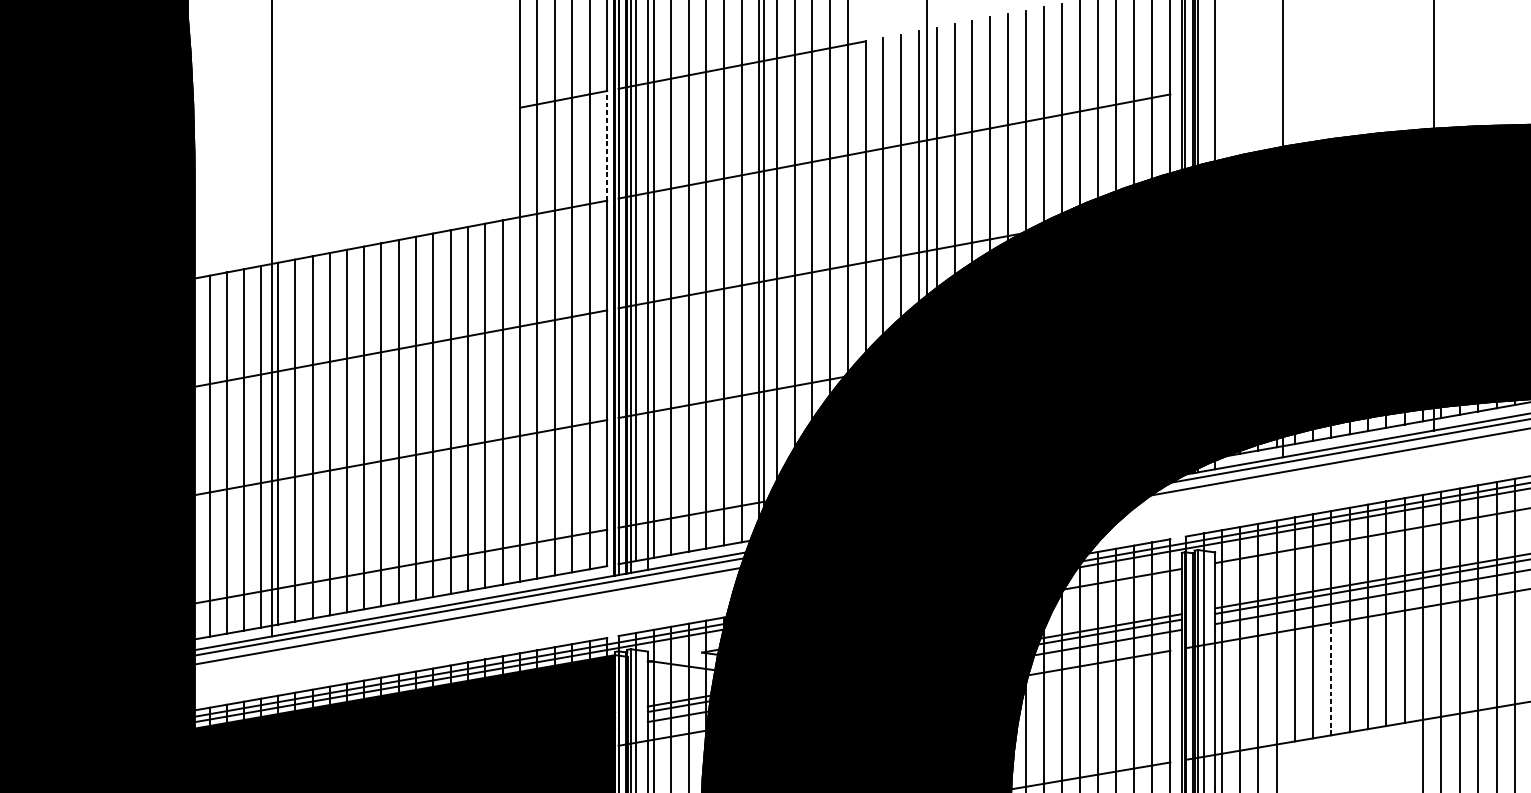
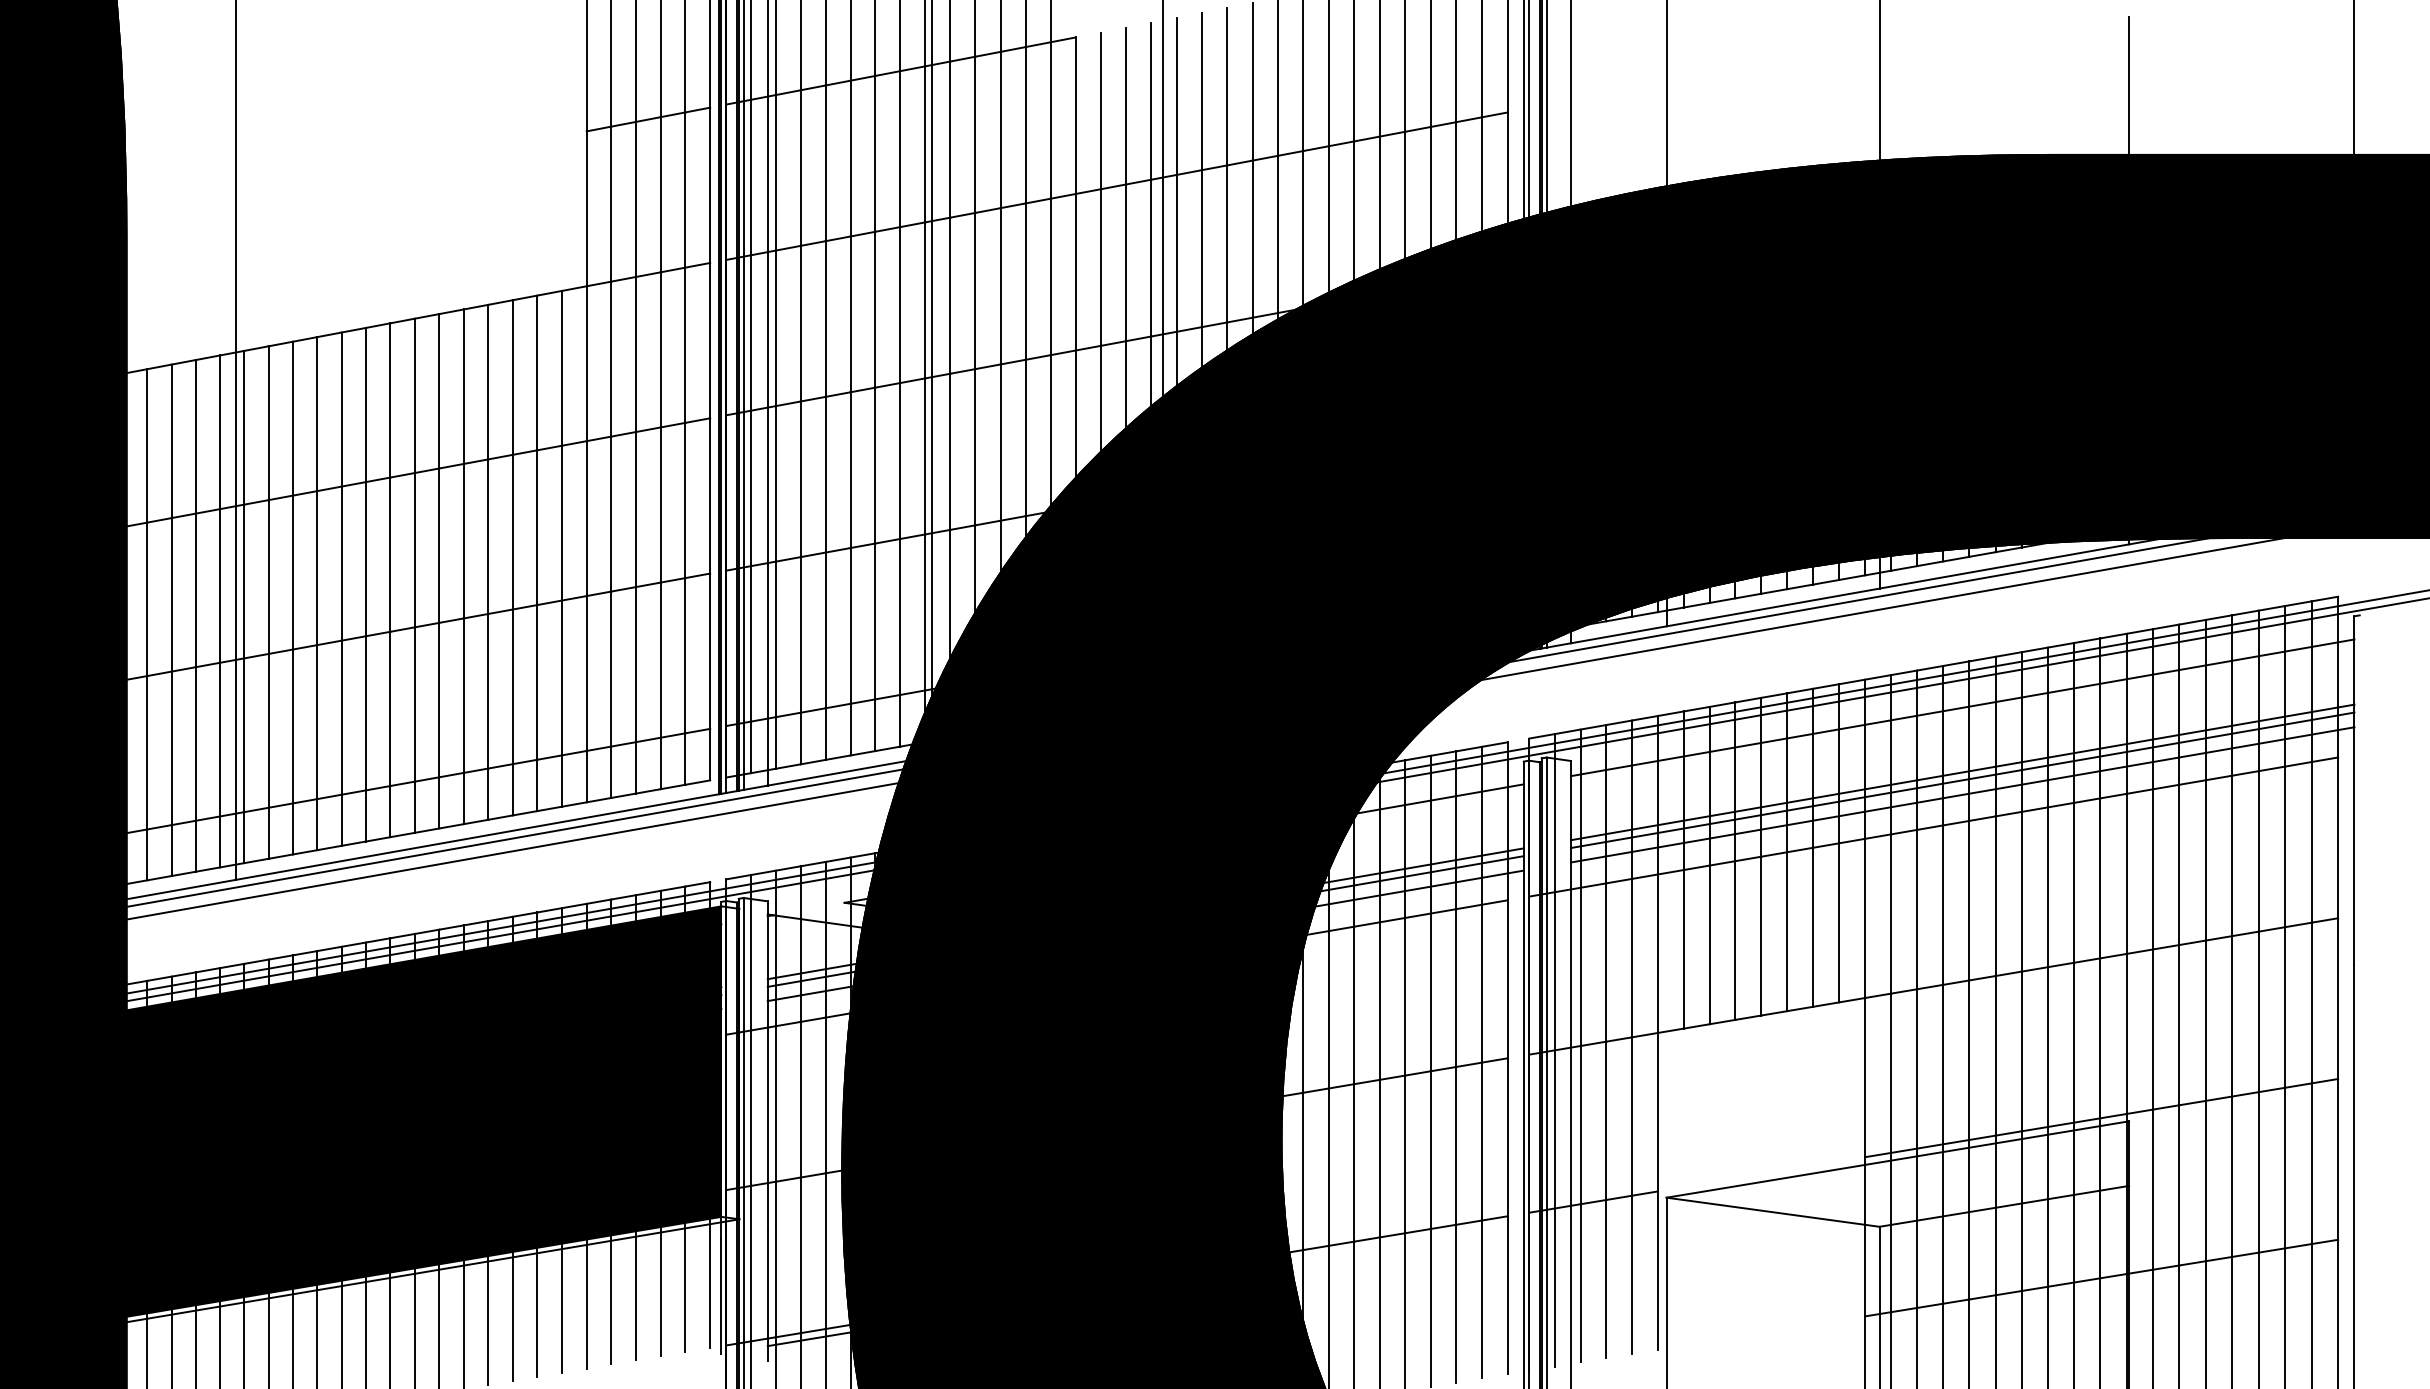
line: (607, 145) -> (710, 185), dashed -> solid
line: (1331, 679) -> (1735, 940), dashed -> solid

